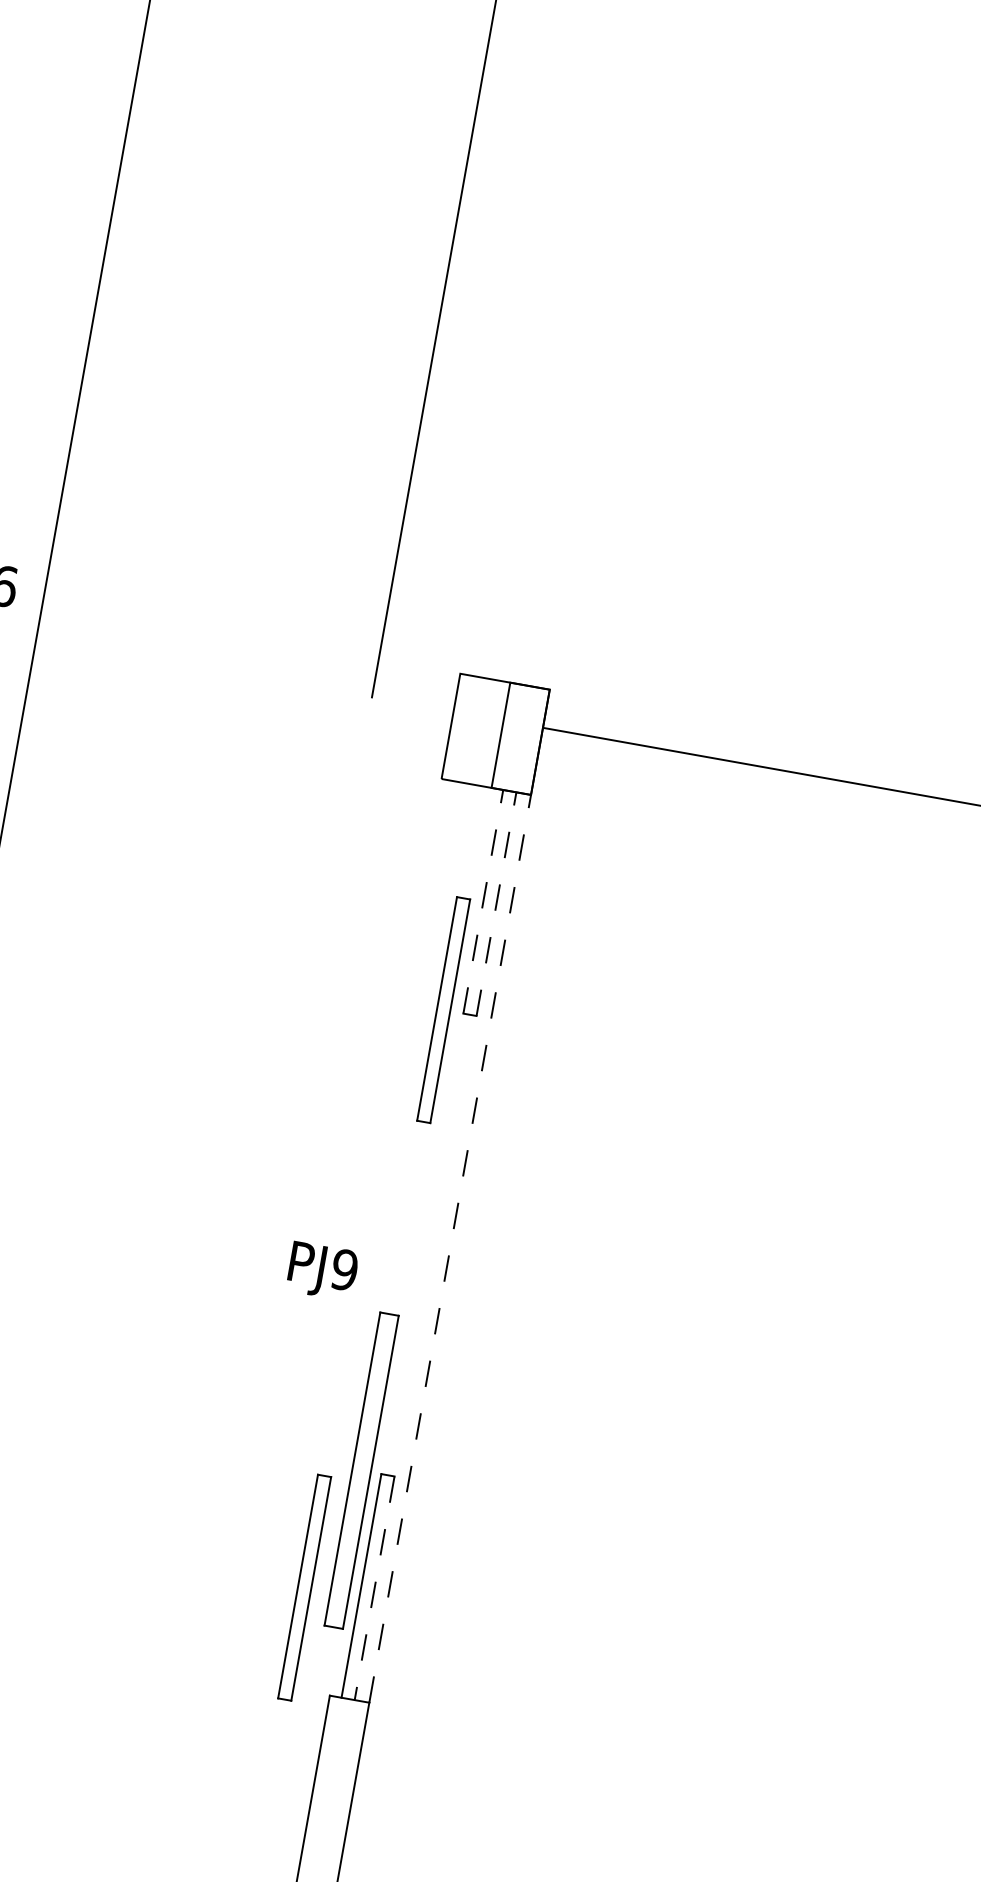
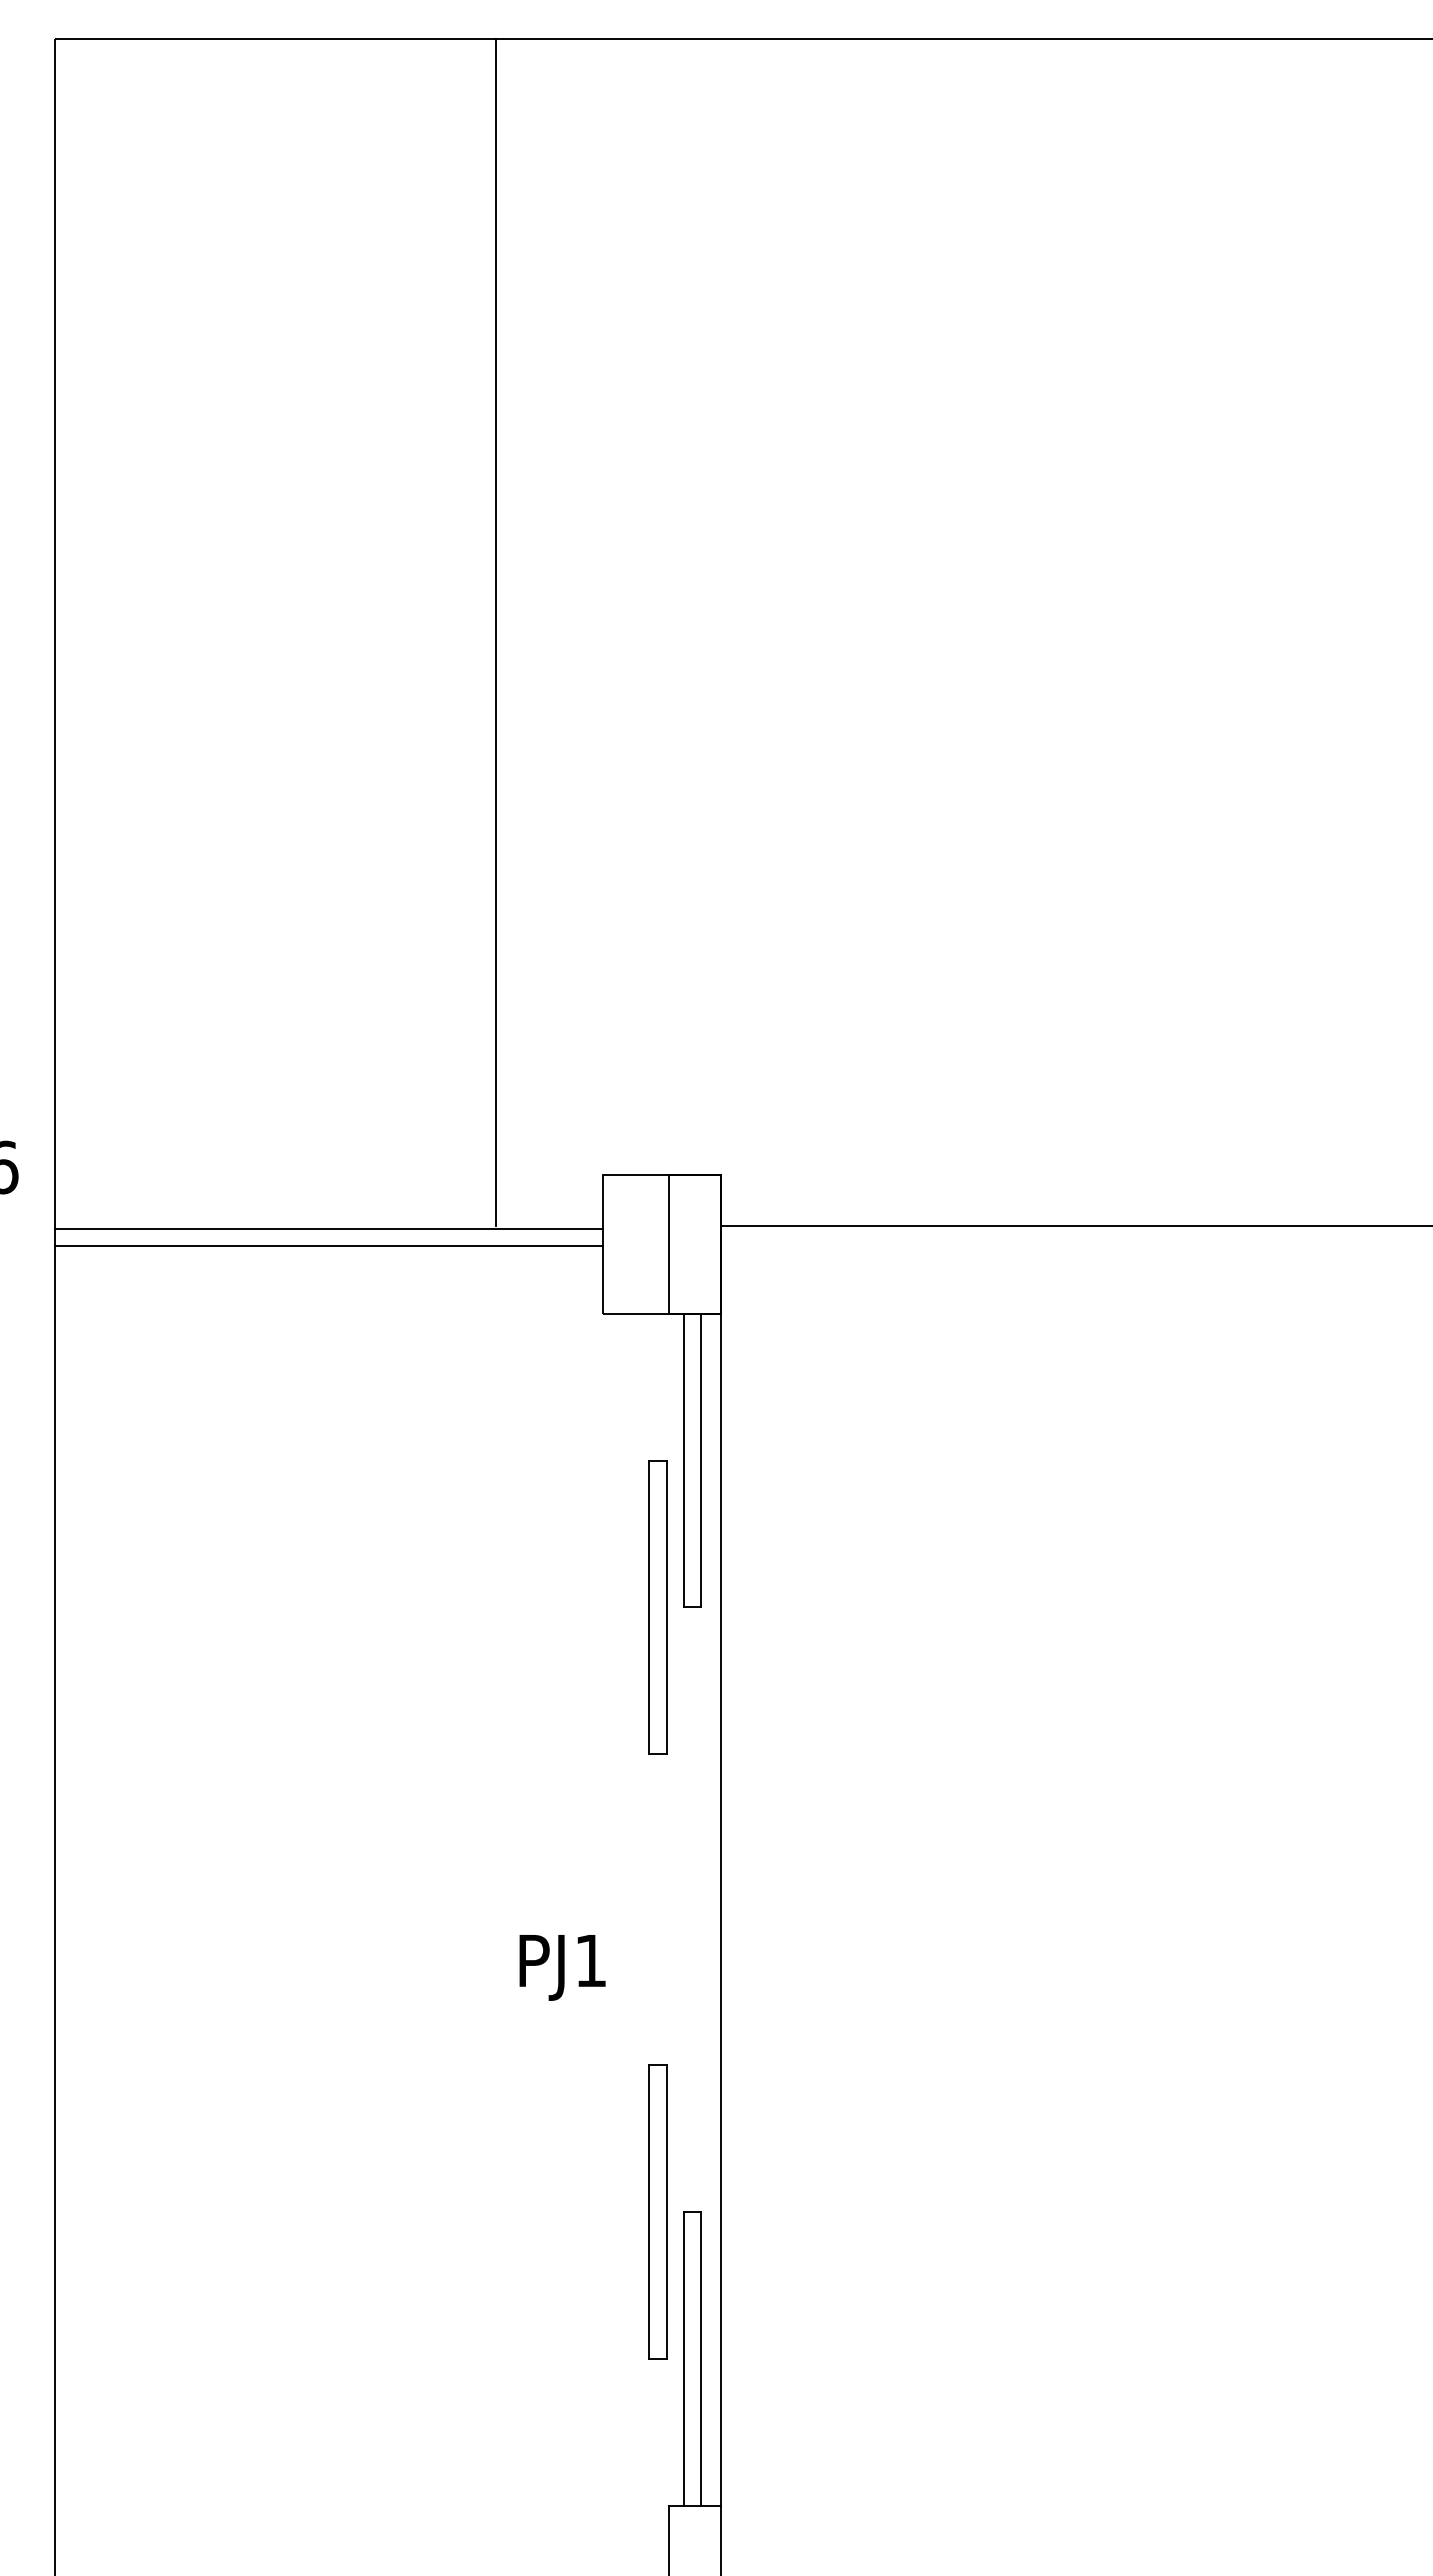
line: (244, 676) -> (328, 1228), added
line: (241, 690) -> (328, 1246), added
line: (482, 901) -> (683, 1460), dashed -> solid
line: (496, 904) -> (701, 1460), dashed -> solid
line: (450, 1248) -> (720, 1909), dashed -> solid
text: (344, 1269) -> (590, 1960), PJ9 -> PJ1
part: (361, 1469) -> (657, 2211), size x0.71
part: (304, 1587) -> (611, 2374), removed
line: (374, 1588) -> (701, 2359), dashed -> solid

